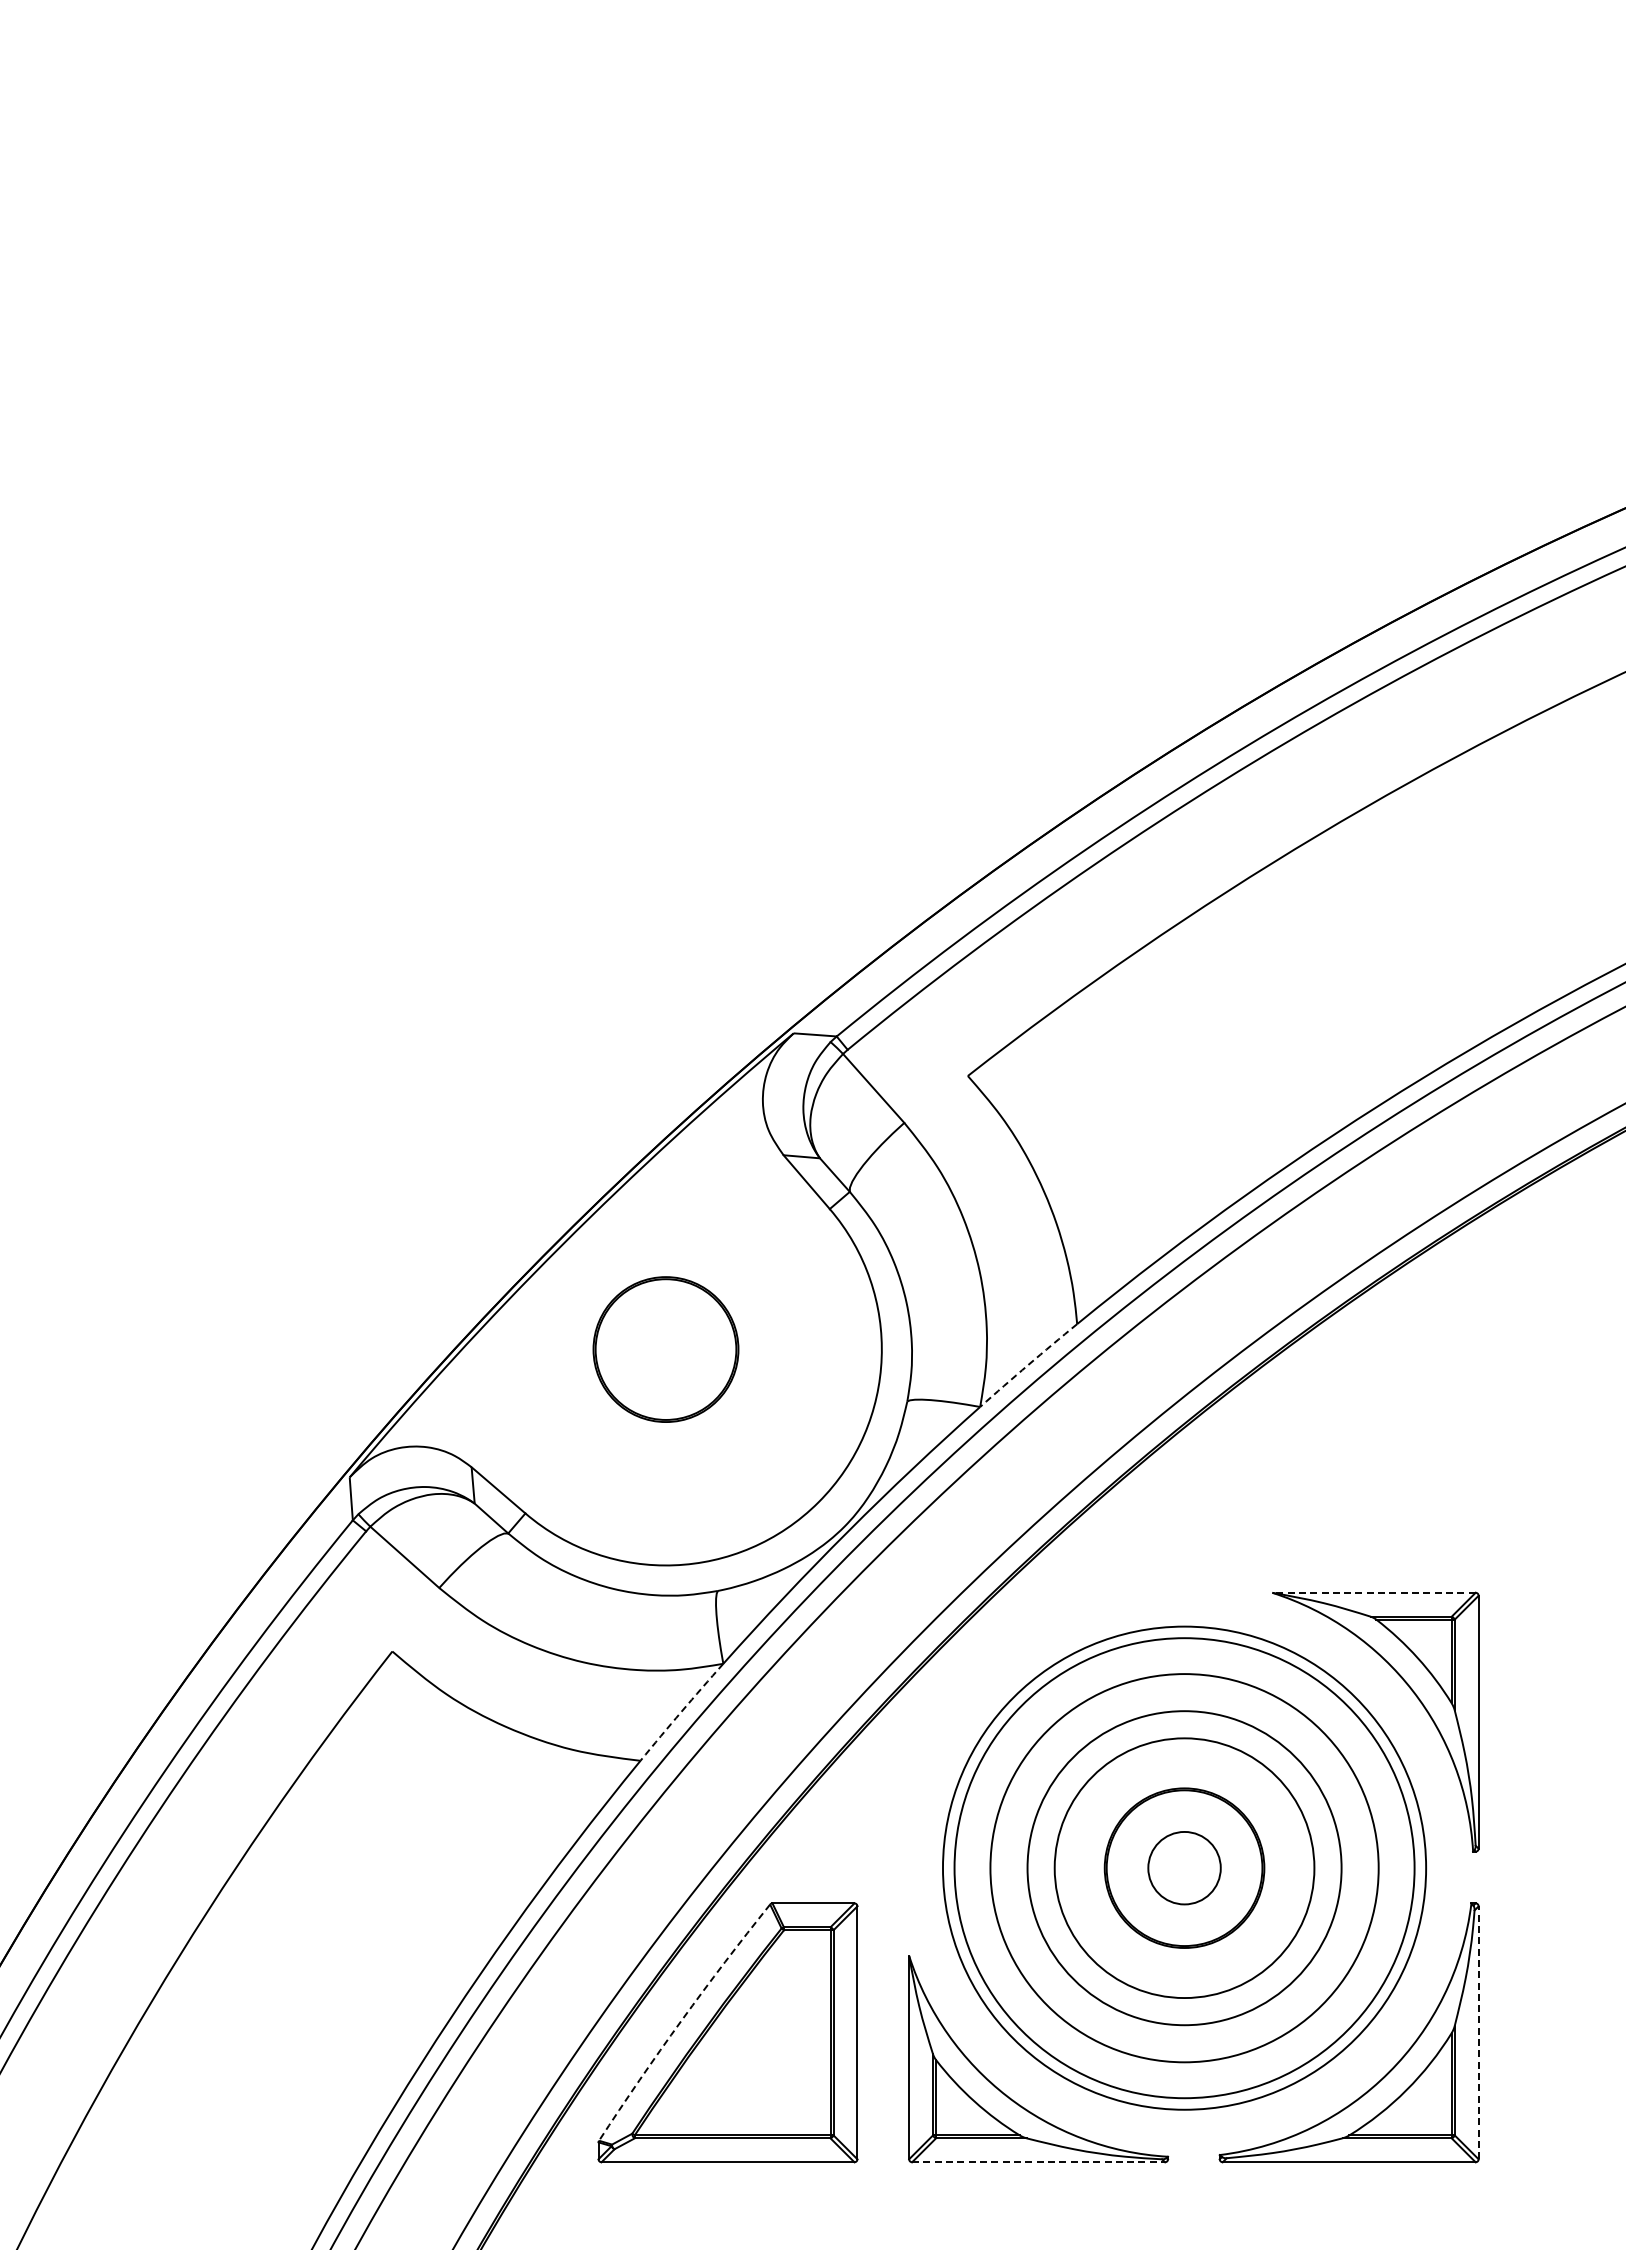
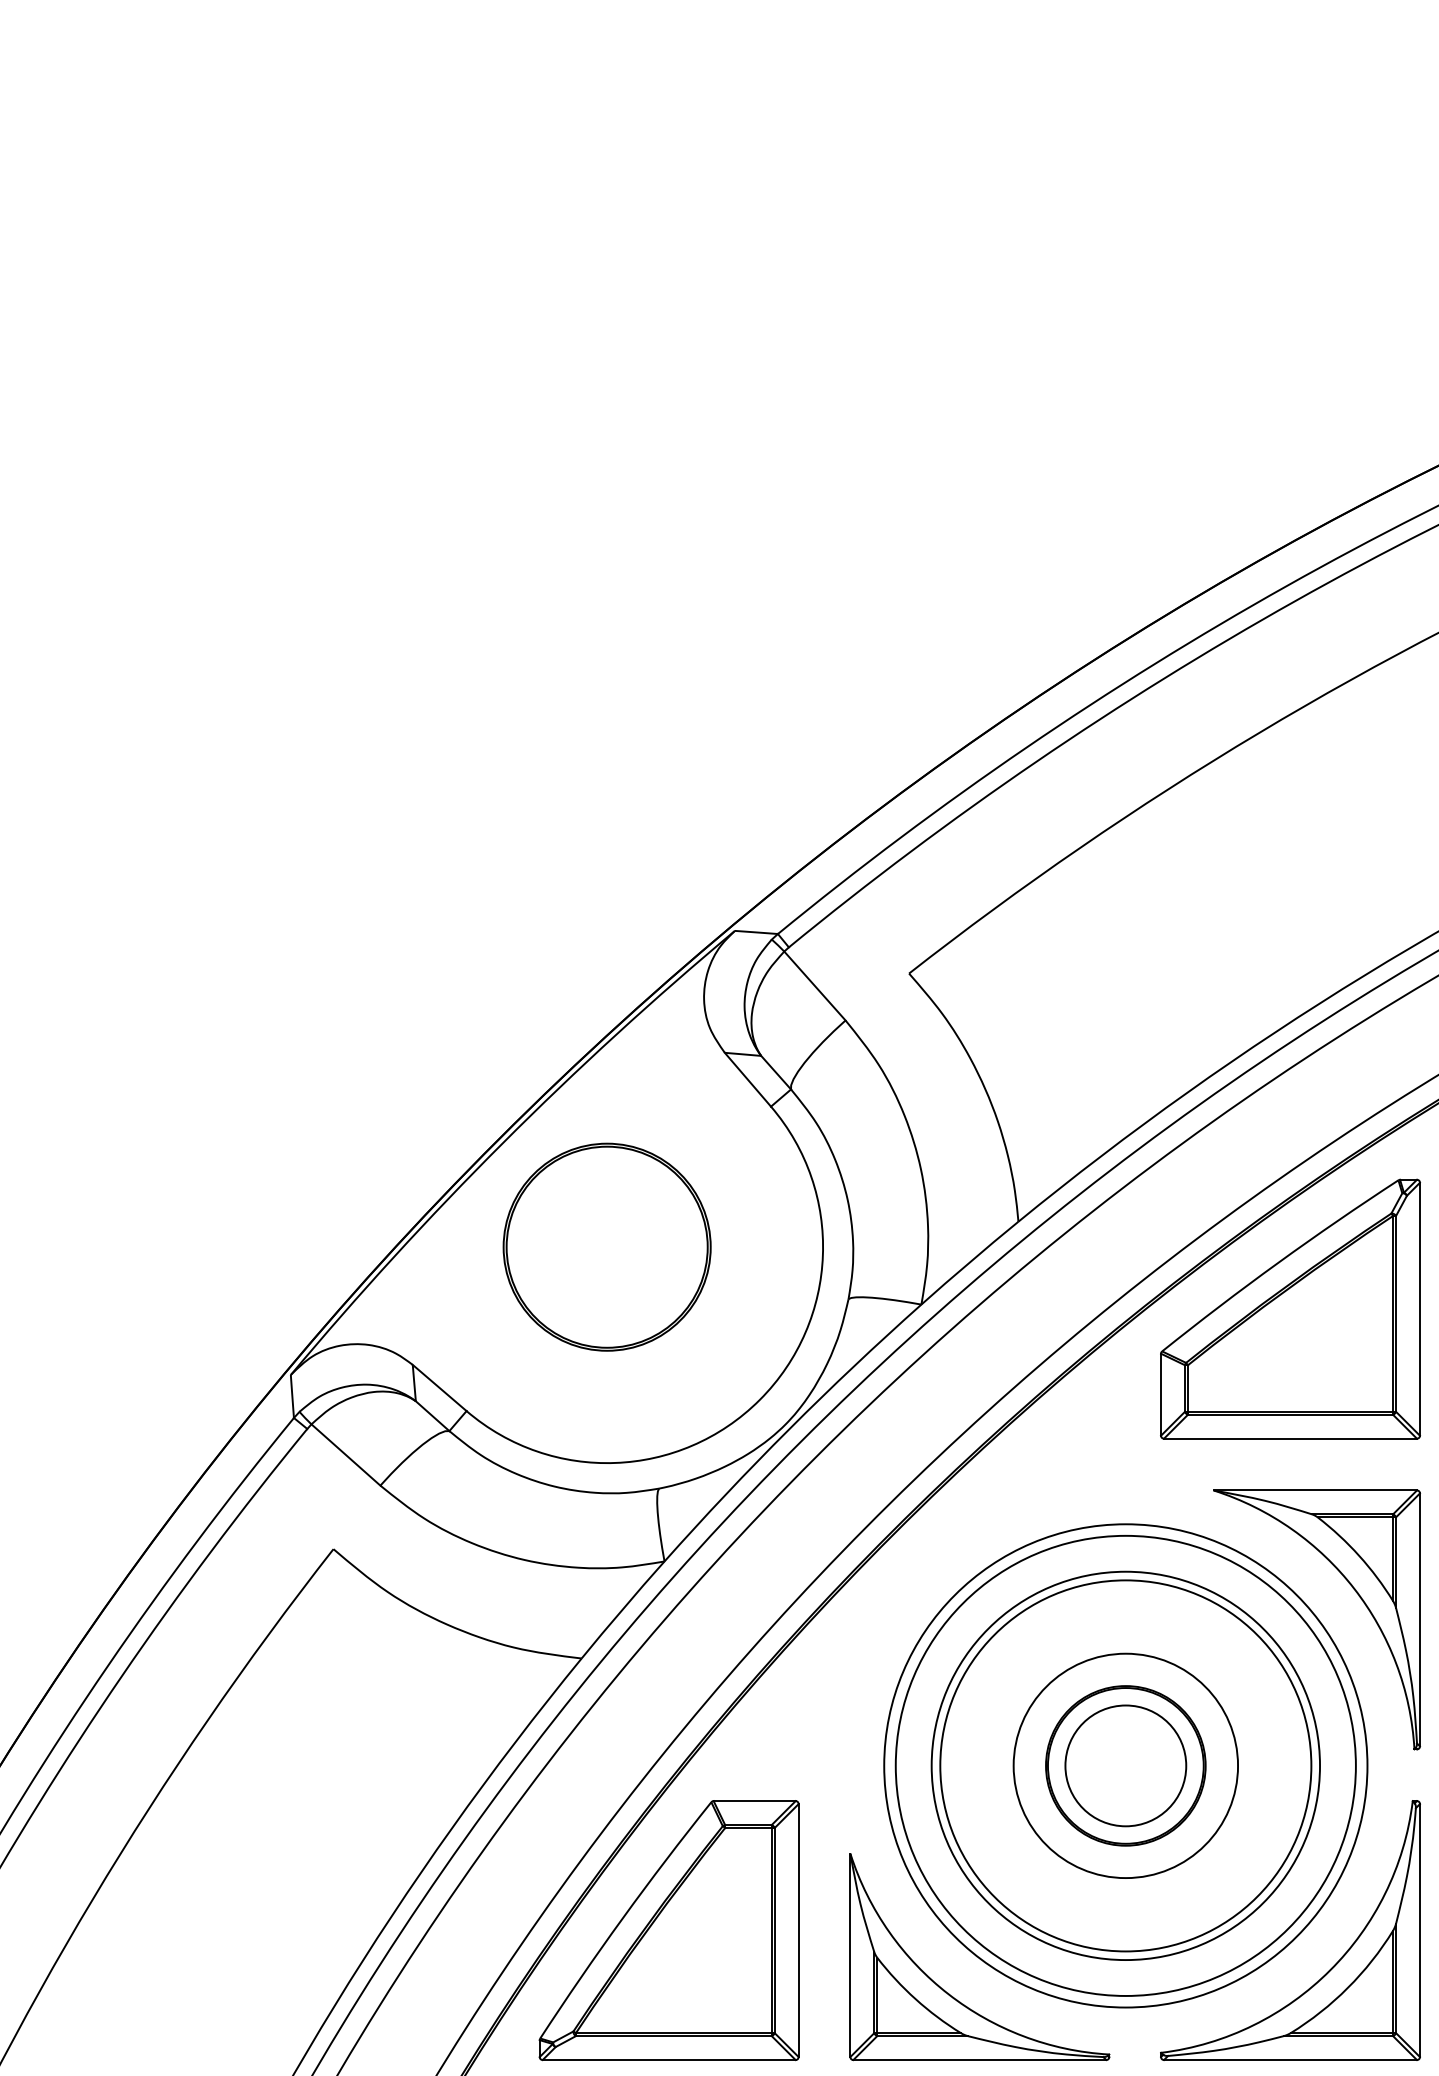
part: (665, 1349) -> (606, 1247), size x1.43
arc: (1028, 1365) -> (969, 1263), dashed -> solid
part: (1348, 1411) -> (1289, 1309), added
line: (1373, 1592) -> (1314, 1490), dashed -> solid
arc: (681, 1711) -> (622, 1609), dashed -> solid
circle: (1184, 1867) -> (1125, 1765), size x1.43
circle: (1184, 1867) -> (1125, 1765), size x1.67
circle: (1184, 1868) -> (1125, 1766), size x0.71
arc: (681, 2020) -> (622, 1918), dashed -> solid
line: (1478, 2032) -> (1419, 1930), dashed -> solid
line: (1039, 2162) -> (980, 2060), dashed -> solid

